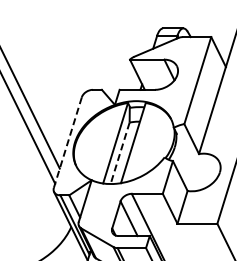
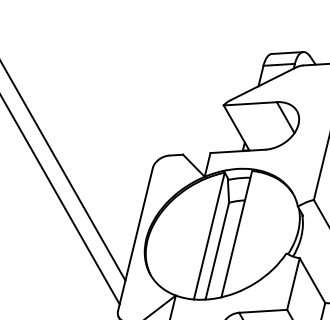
line: (67, 143) -> (134, 240), dashed -> solid
line: (119, 153) -> (216, 251), dashed -> solid

